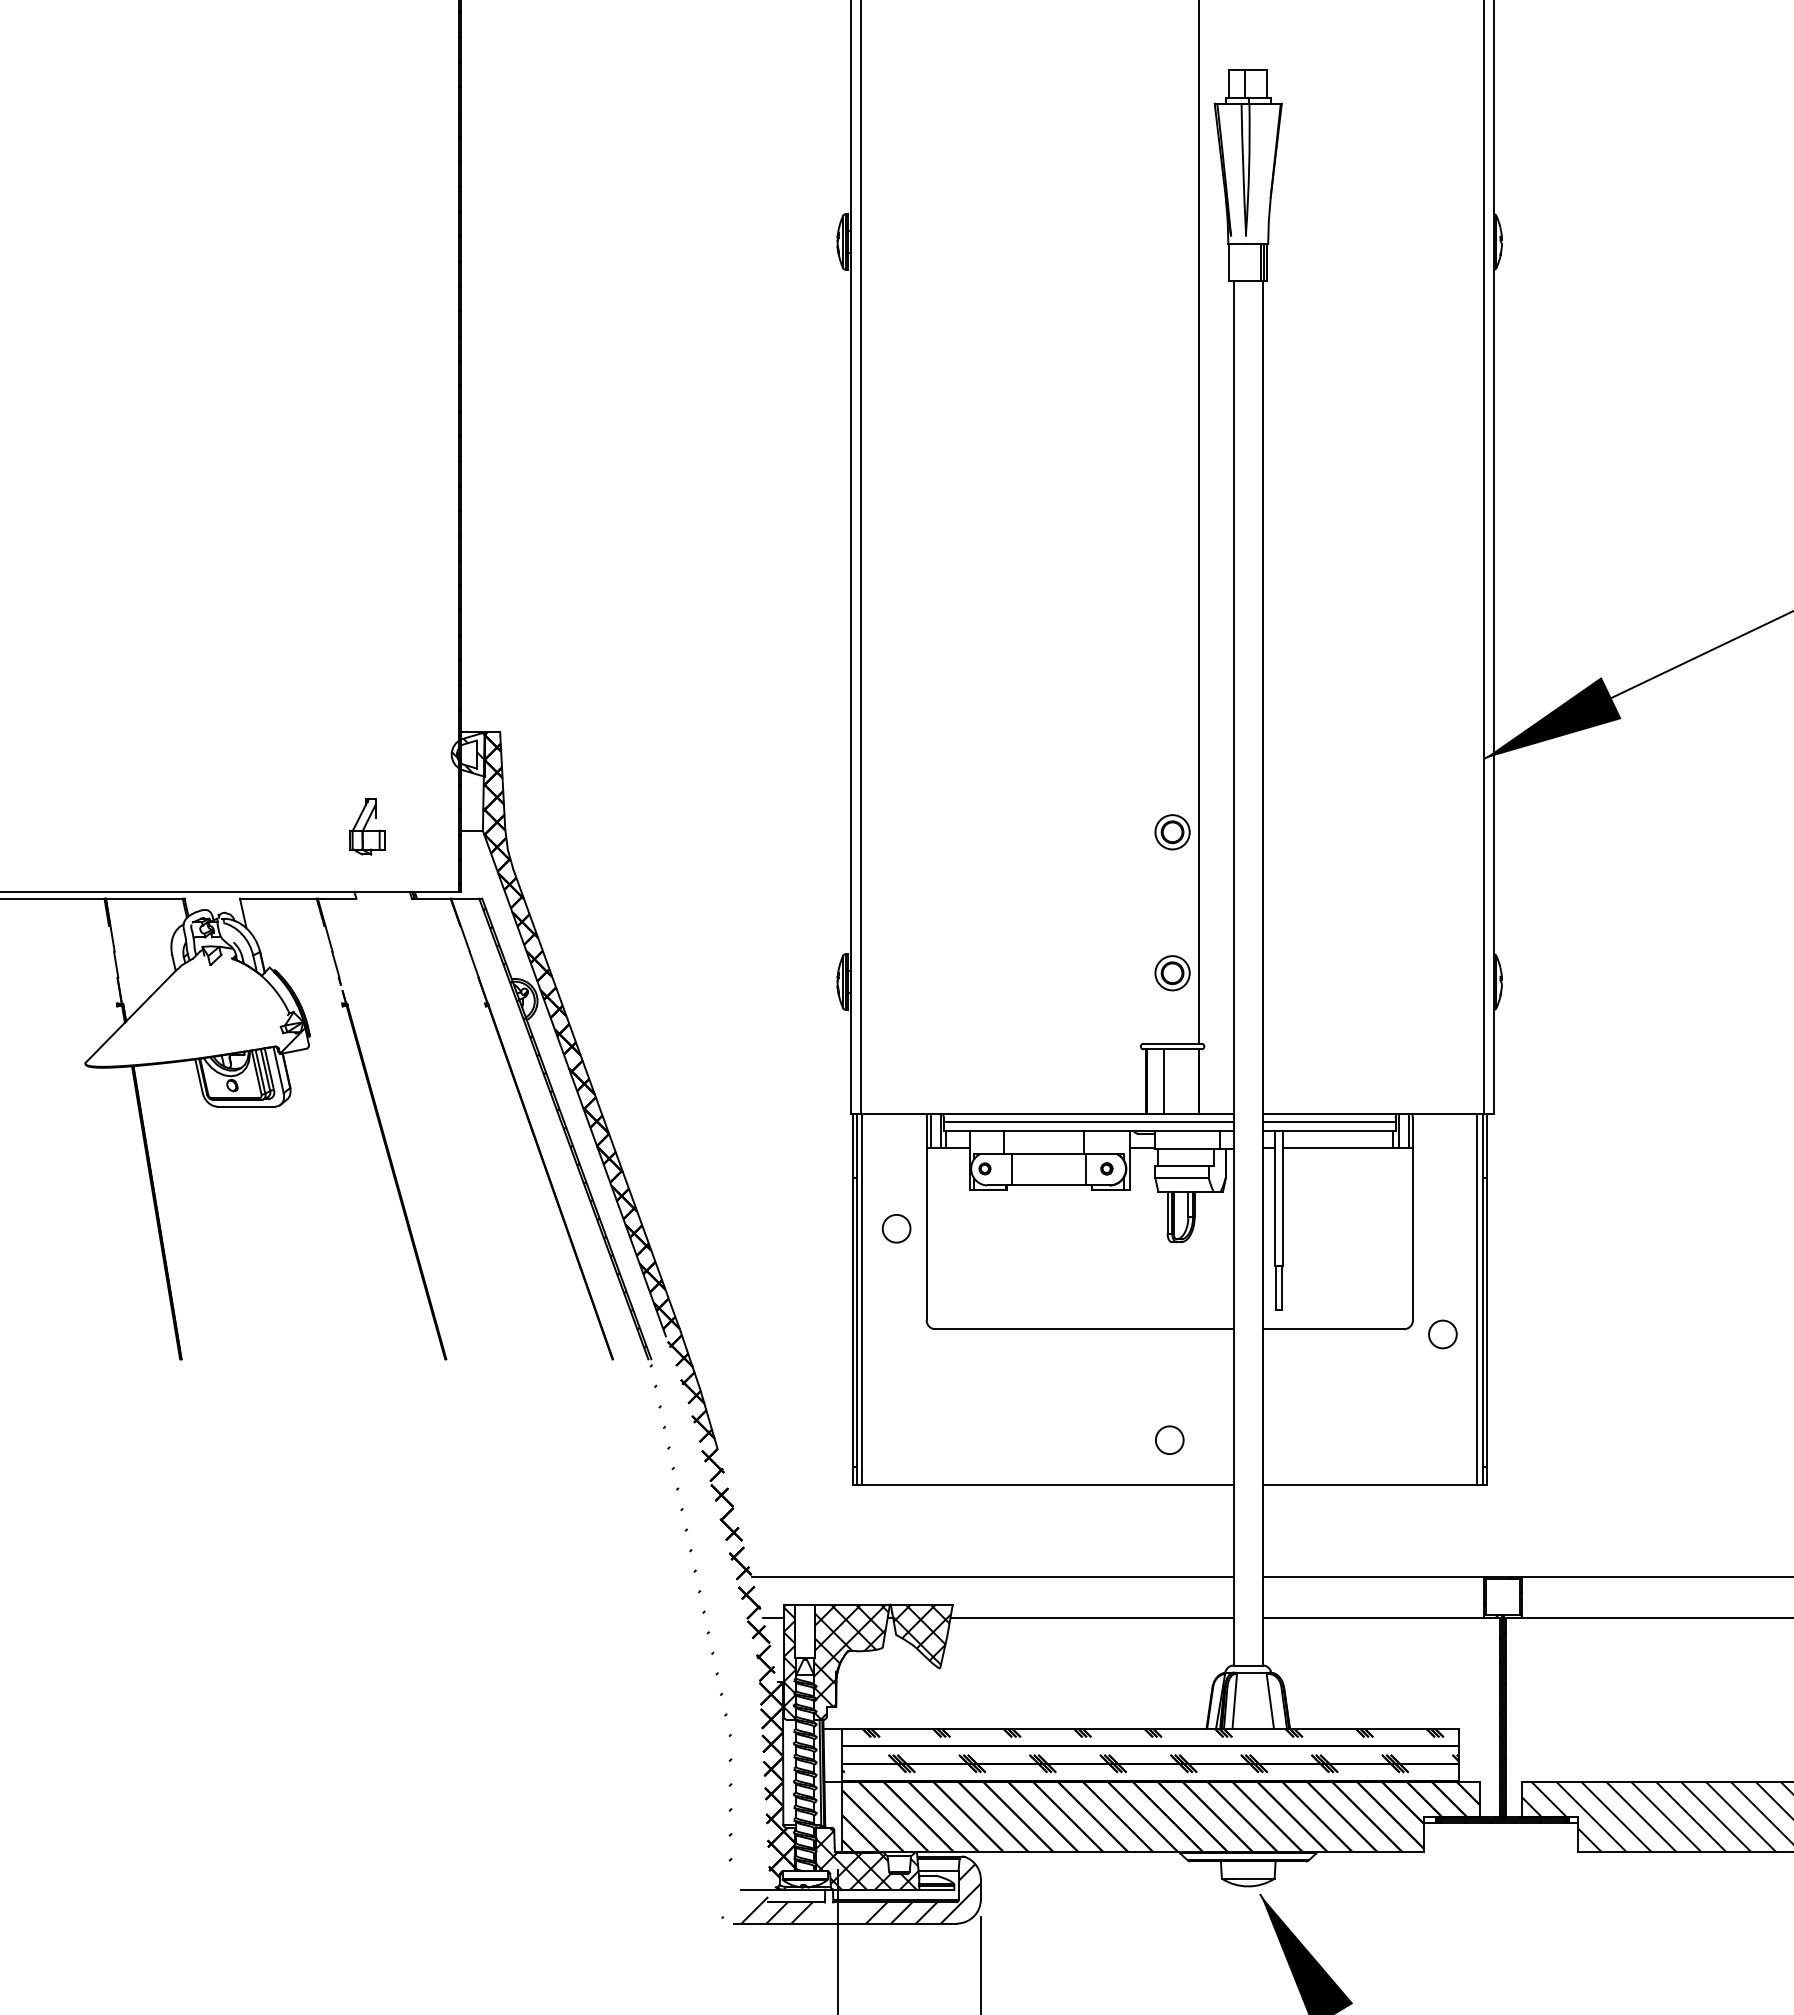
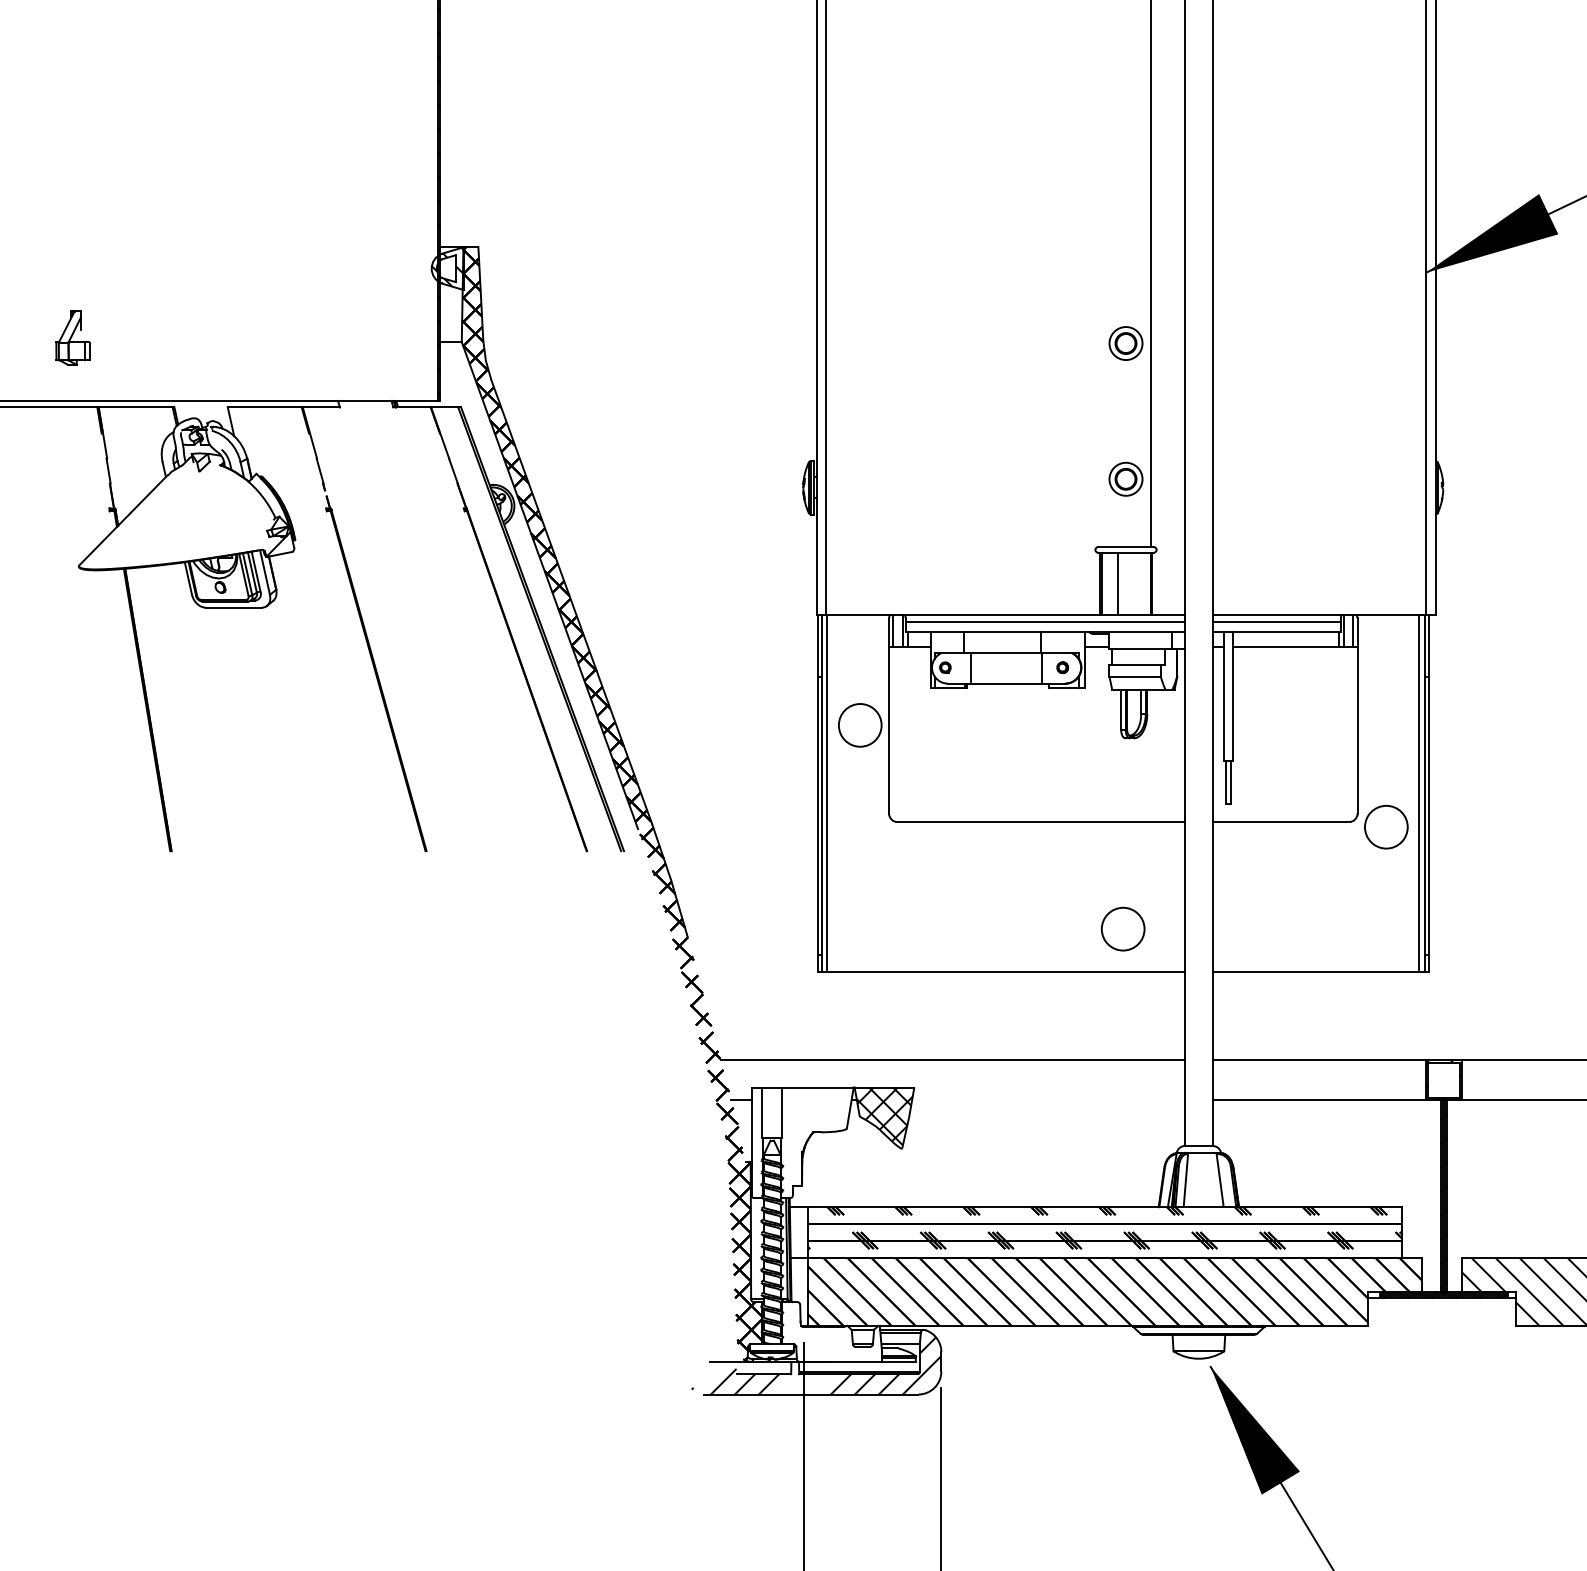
part: (367, 826) -> (73, 337), moved
circle: (896, 1228) -> (860, 725), size x1.6
circle: (1442, 1334) -> (1385, 827), size x1.6
hatch: (607, 1384) -> (581, 875), removed
circle: (1169, 1439) -> (1123, 928), size x1.6
line: (1091, 1617) -> (1047, 1099), removed
hatch: (789, 1661) -> (757, 1142), removed
hatch: (851, 1661) -> (816, 1142), removed
hatch: (866, 1858) -> (831, 1331), removed

